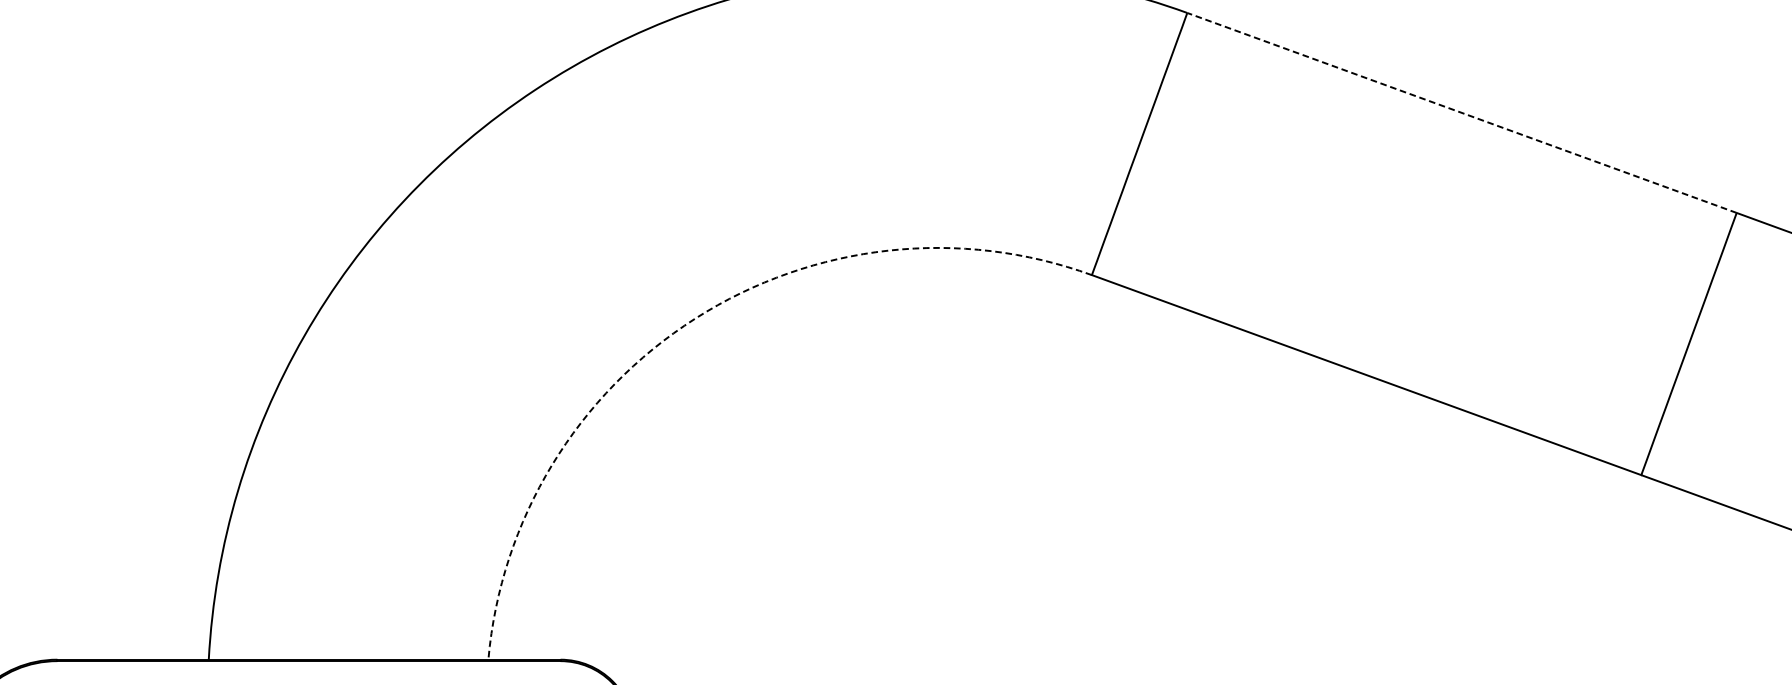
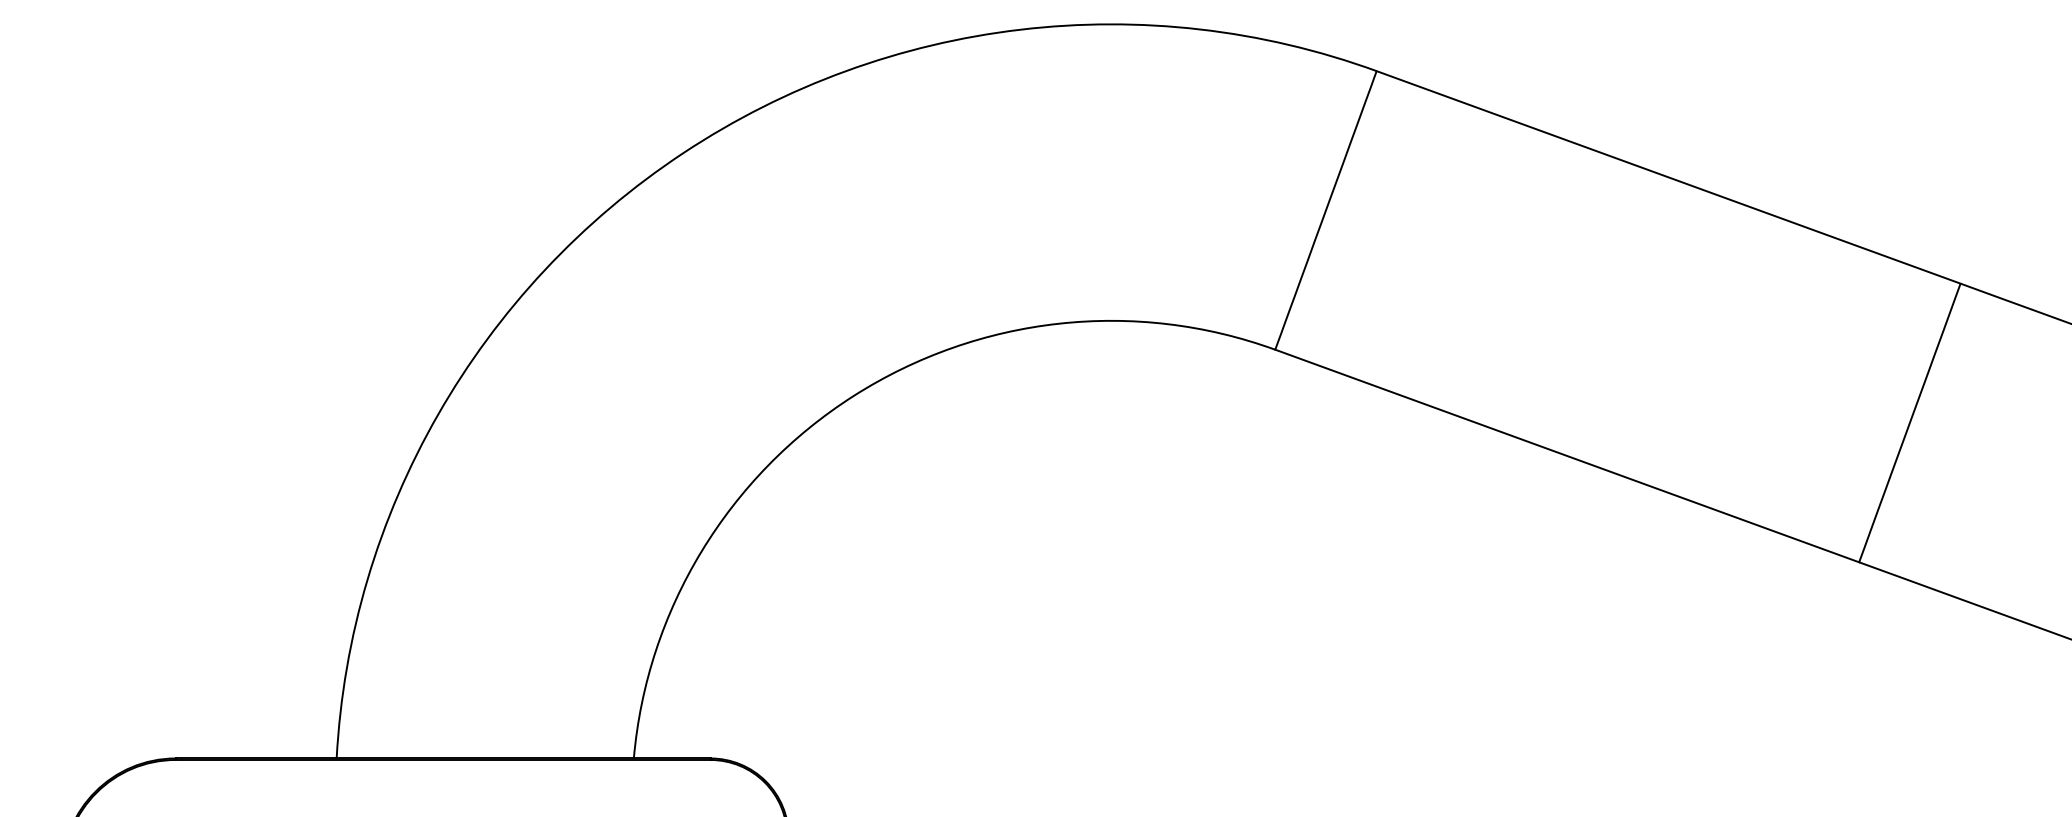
line: (1461, 113) -> (1668, 177), dashed -> solid
arc: (695, 318) -> (853, 395), dashed -> solid

